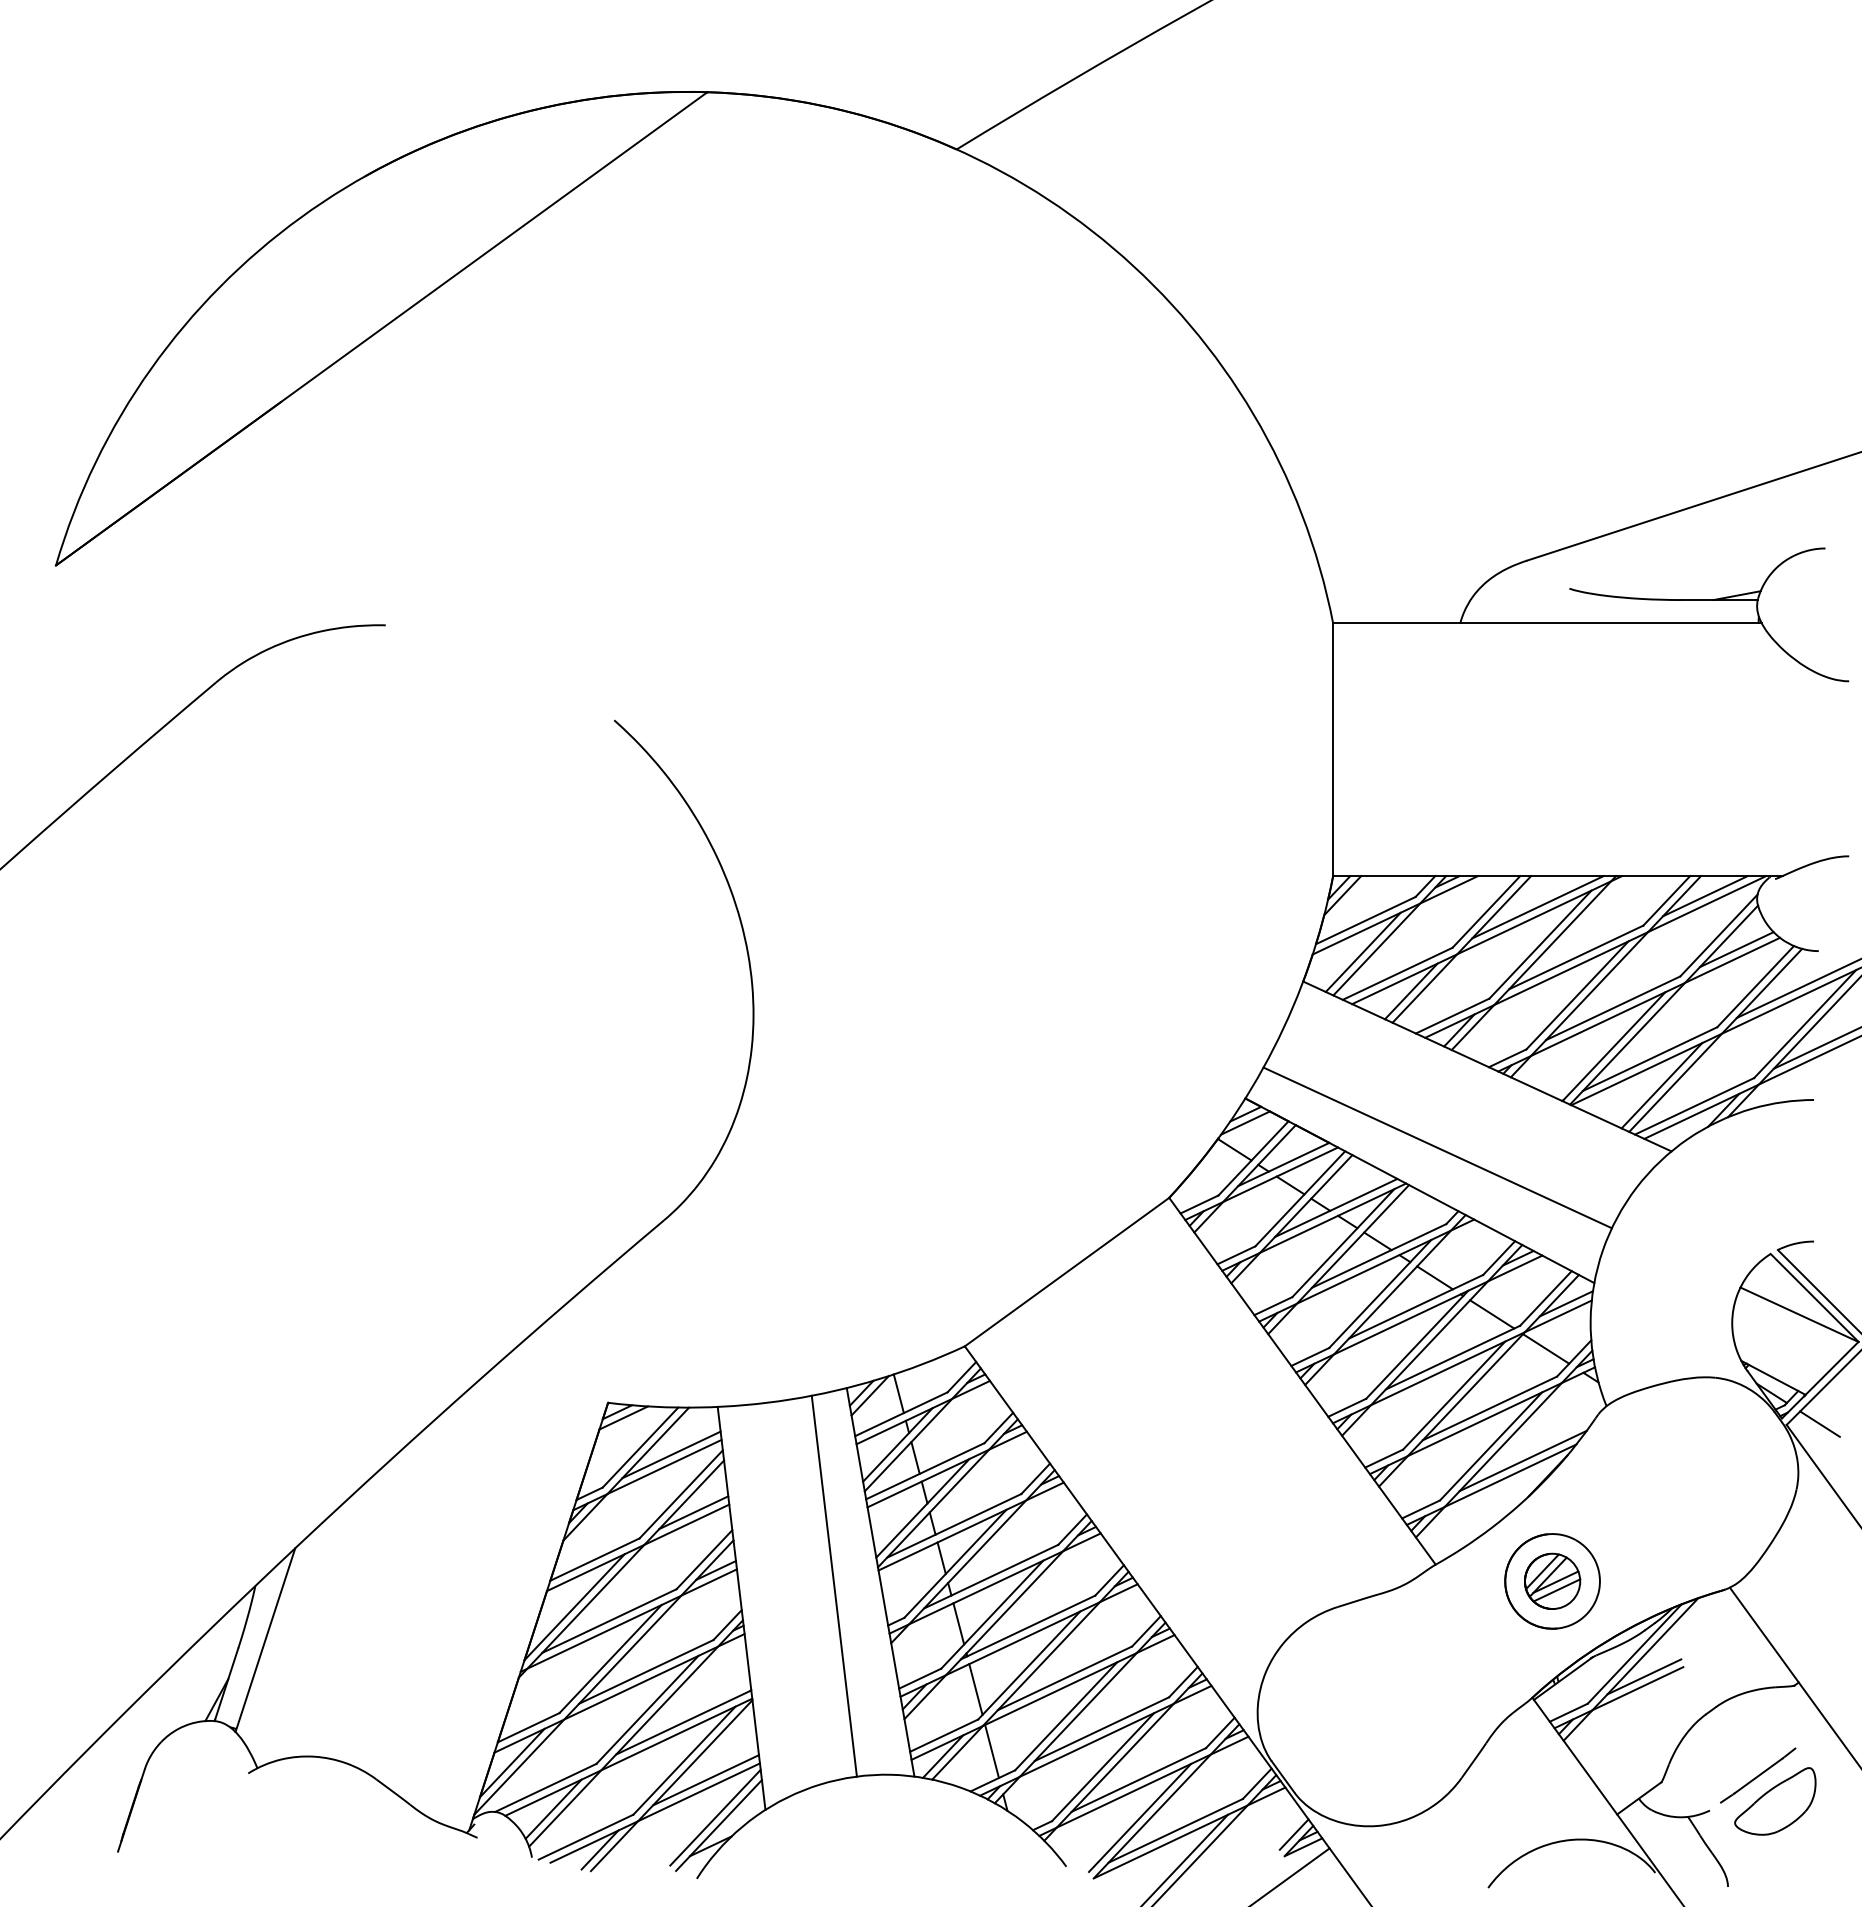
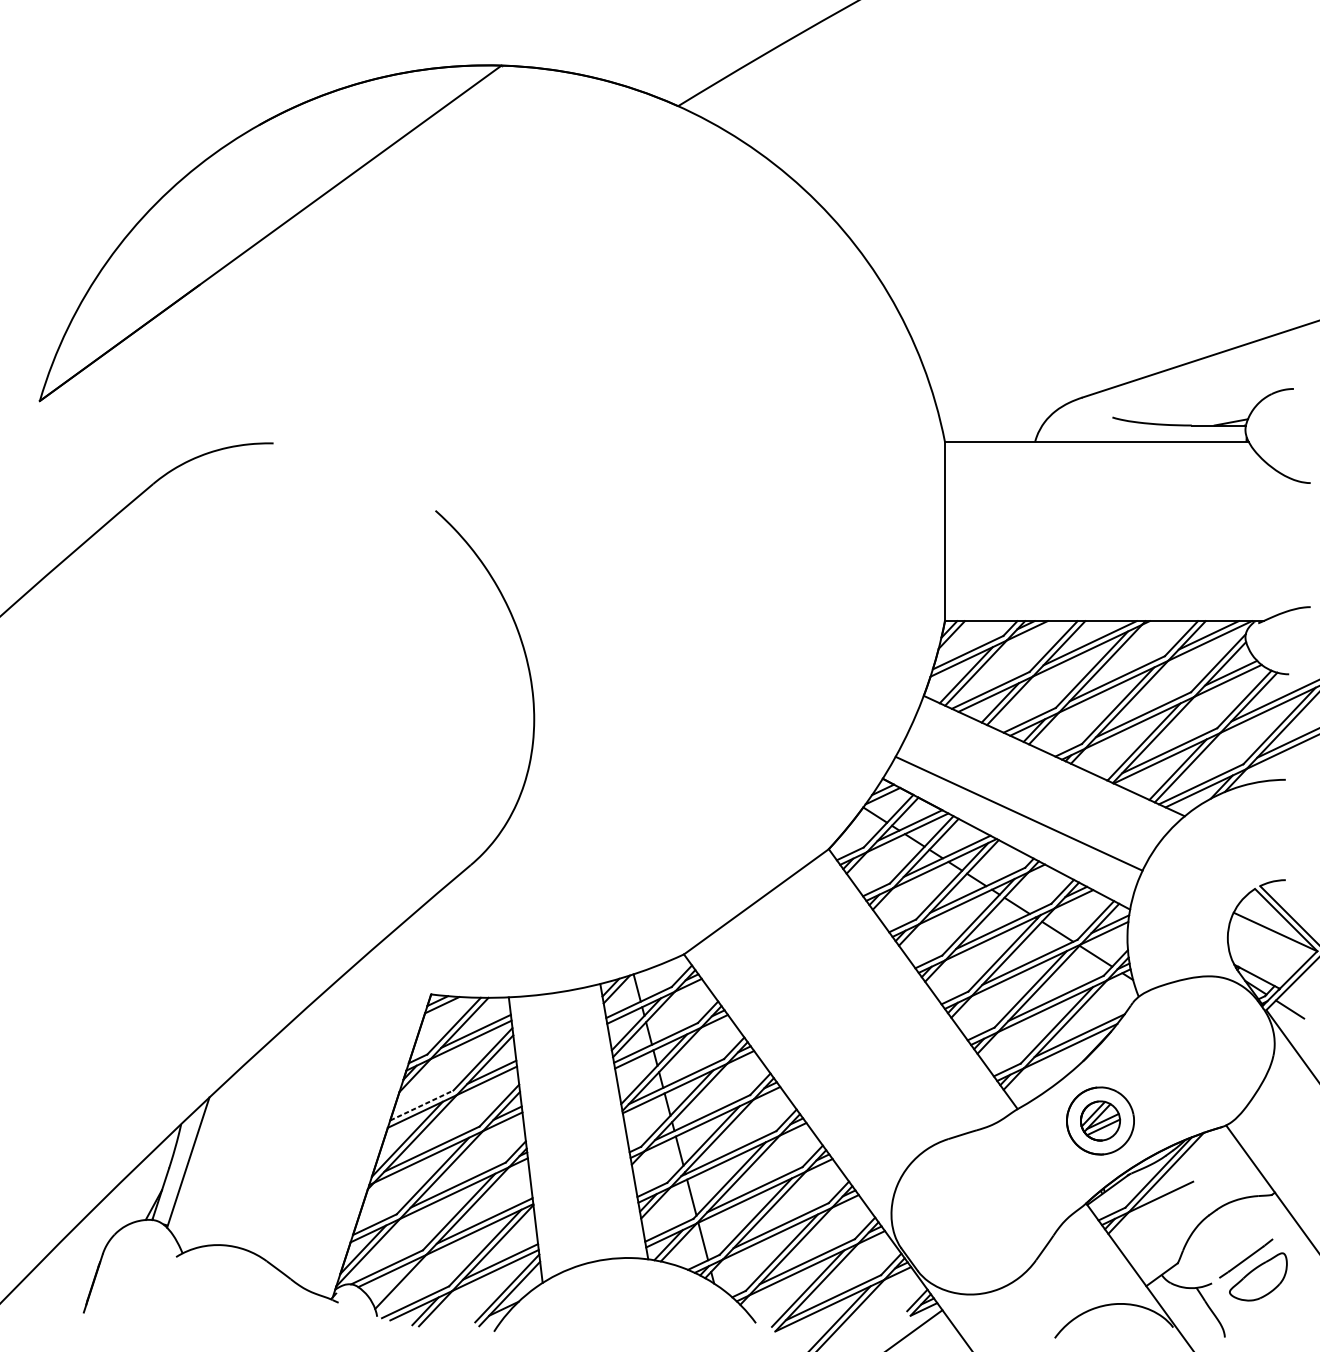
line: (595, 1559) -> (422, 1105), solid -> dashed
line: (833, 1585) -> (590, 1123), removed
line: (1644, 1676) -> (1165, 1188), removed
line: (553, 1808) -> (392, 1281), removed

